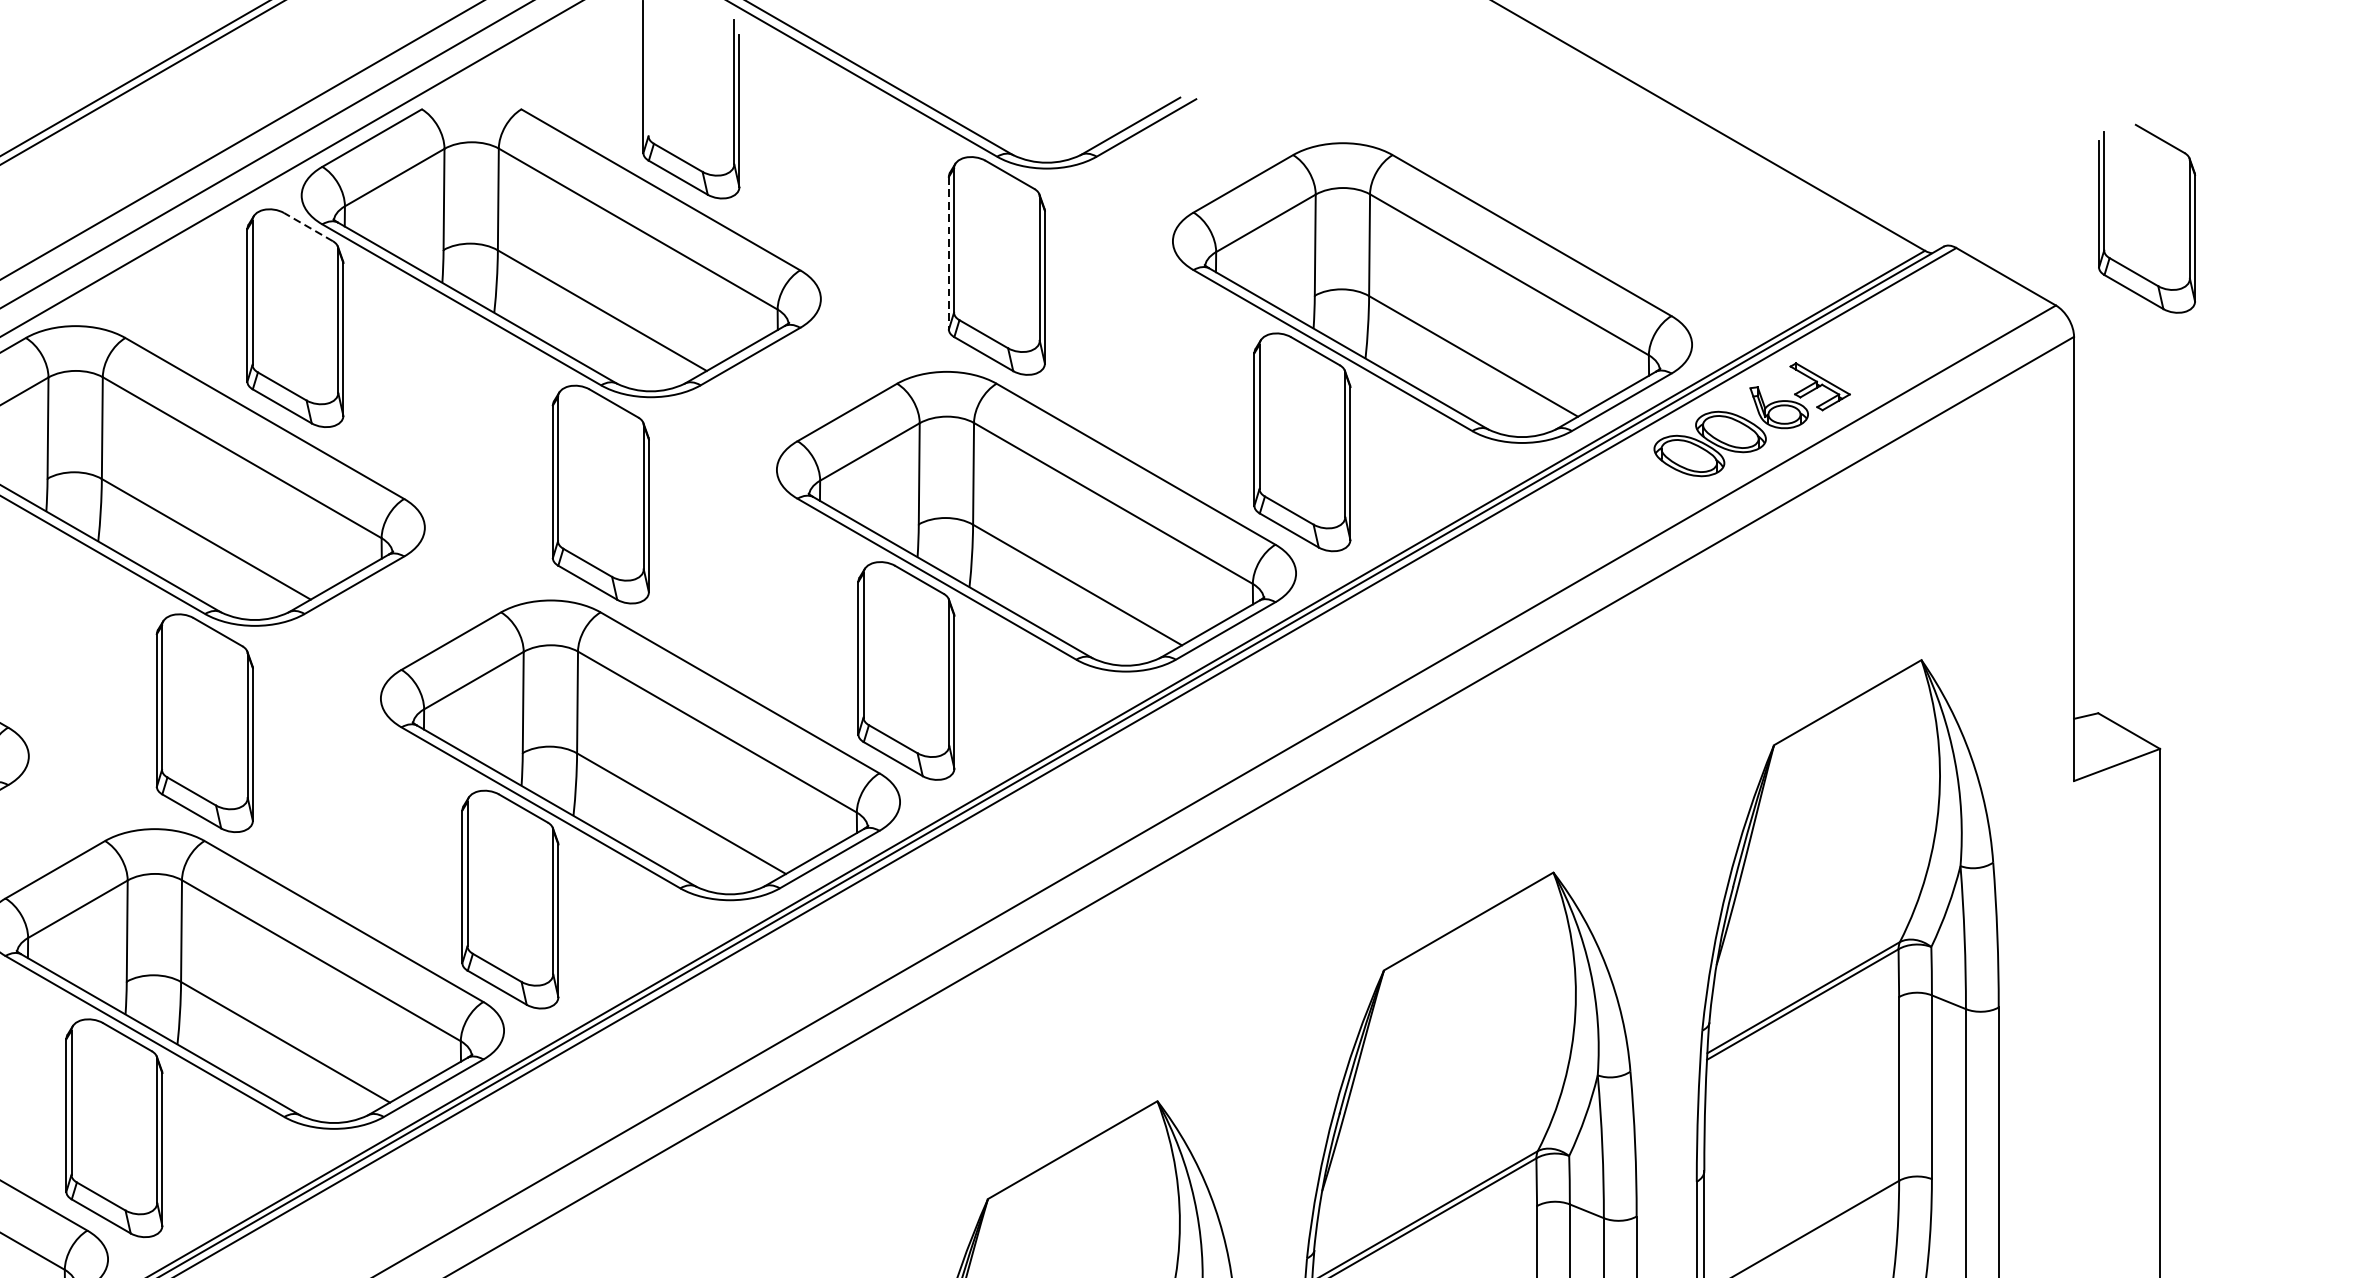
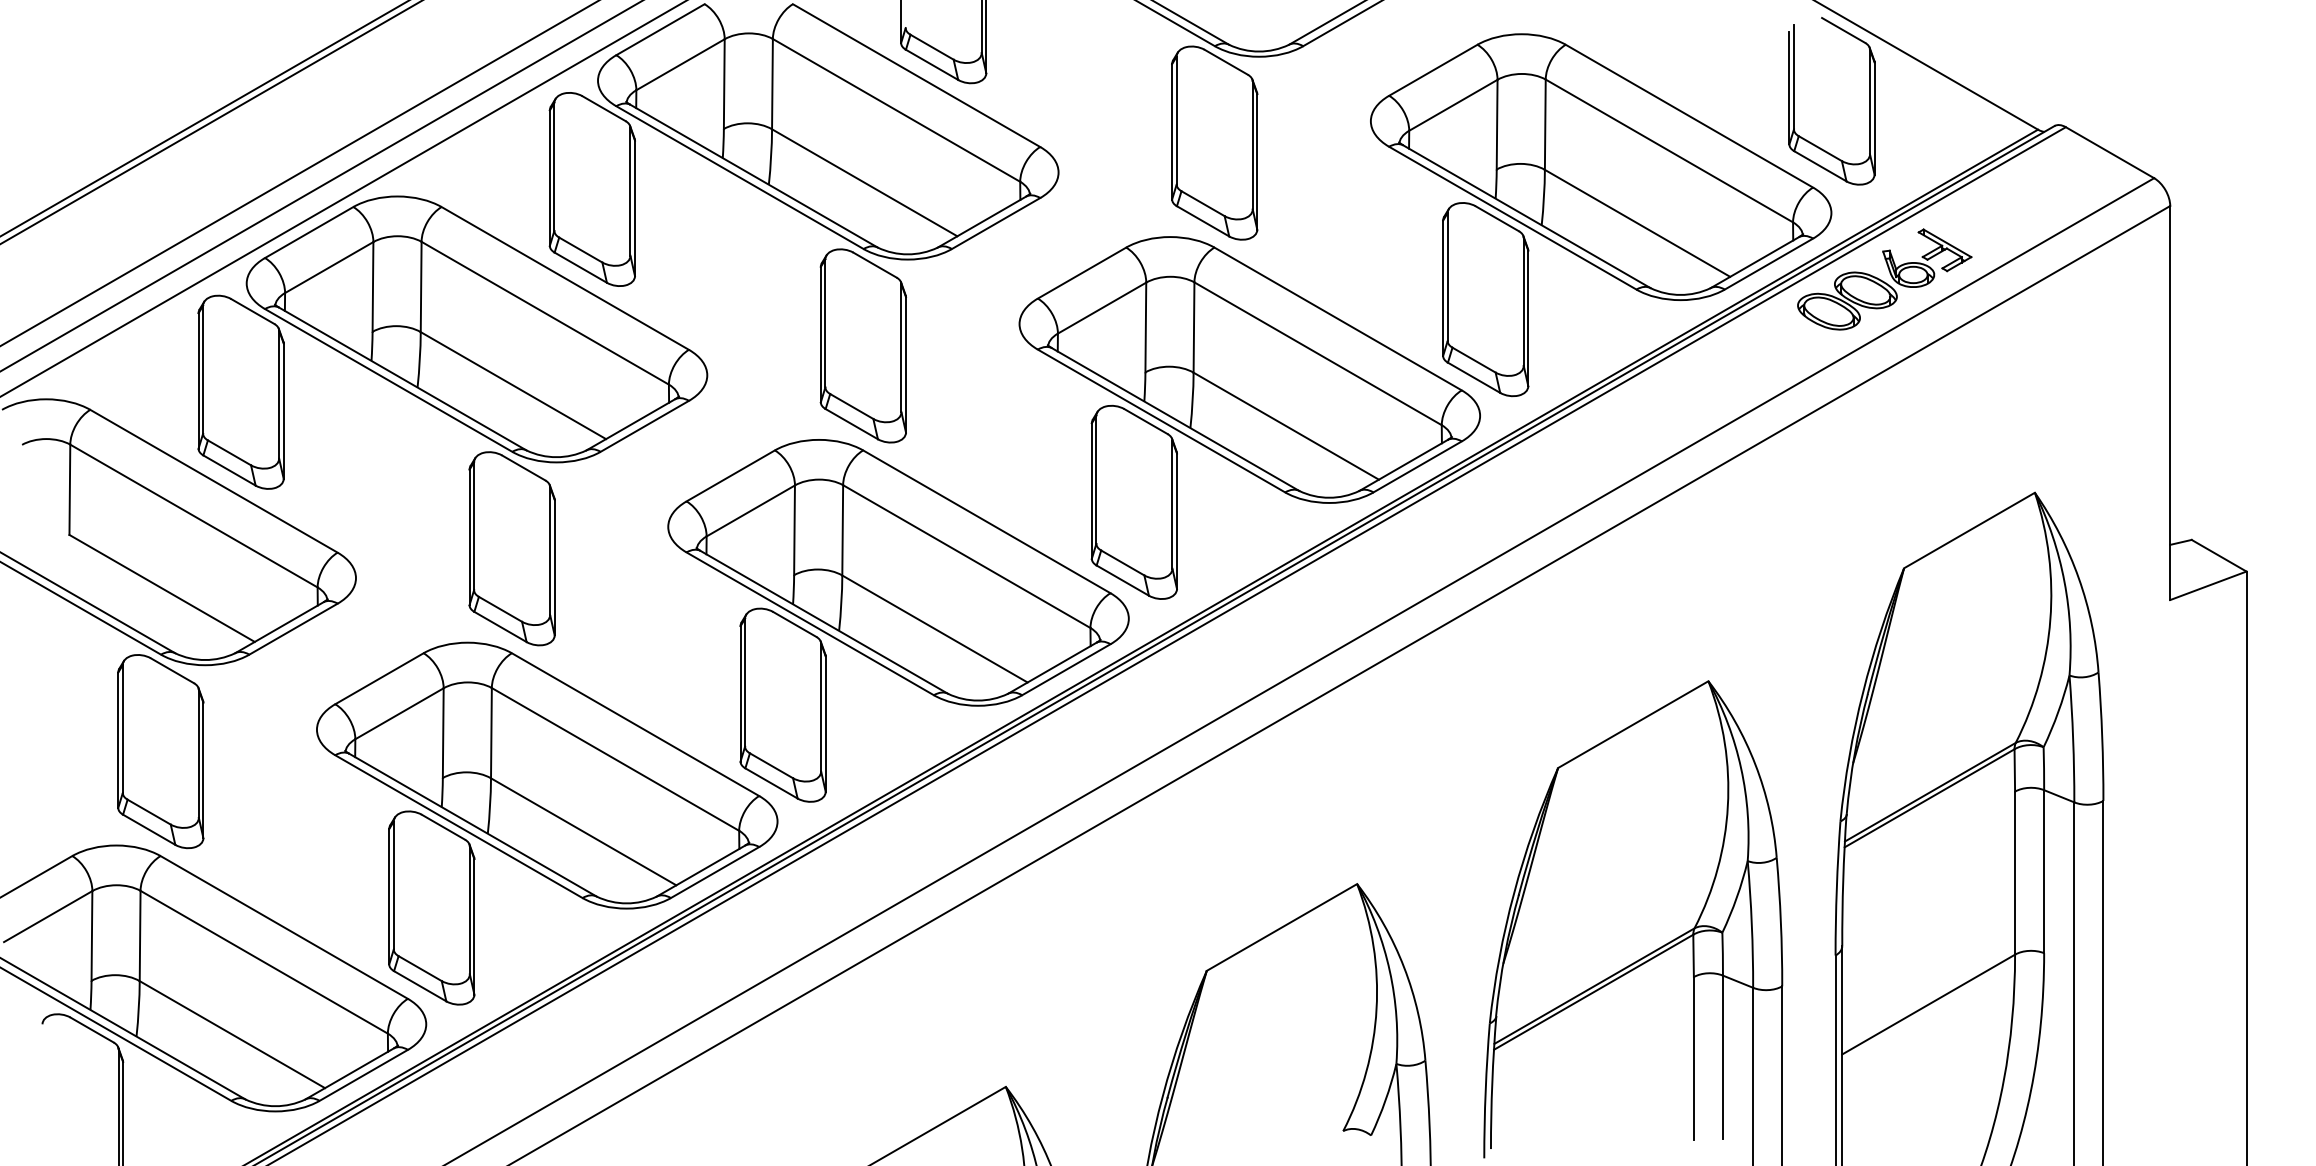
part: (2104, 219) -> (1794, 101), moved
line: (309, 226) -> (604, 108), dashed -> solid
line: (949, 252) -> (1172, 131), dashed -> solid

